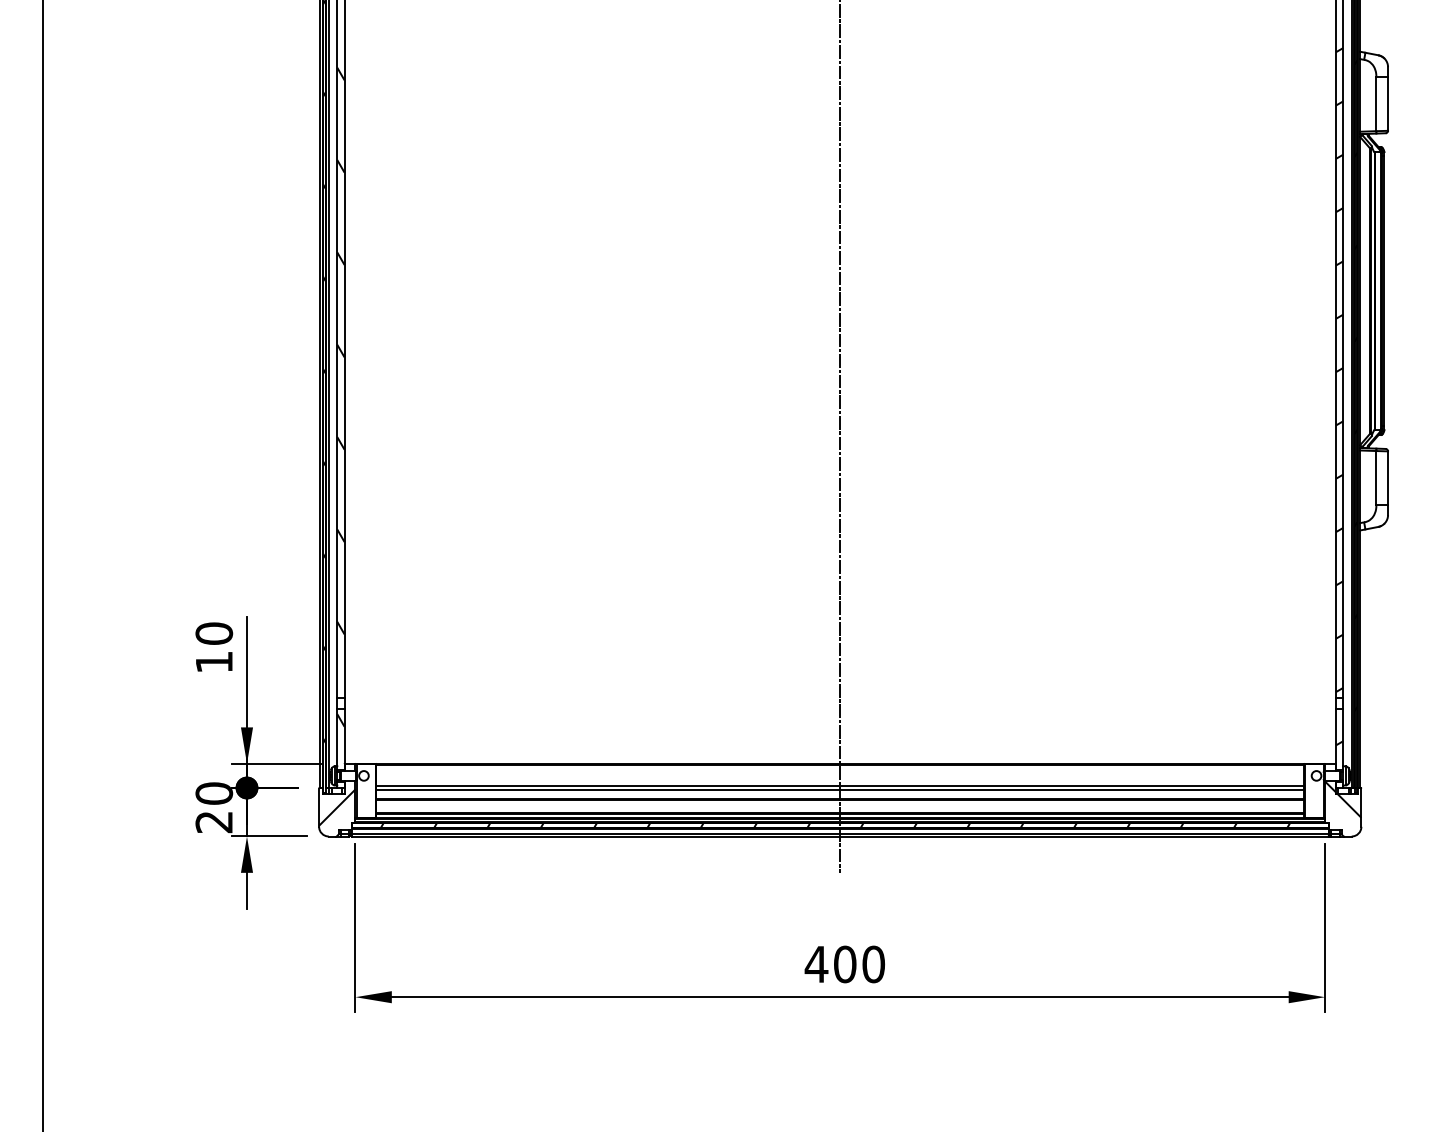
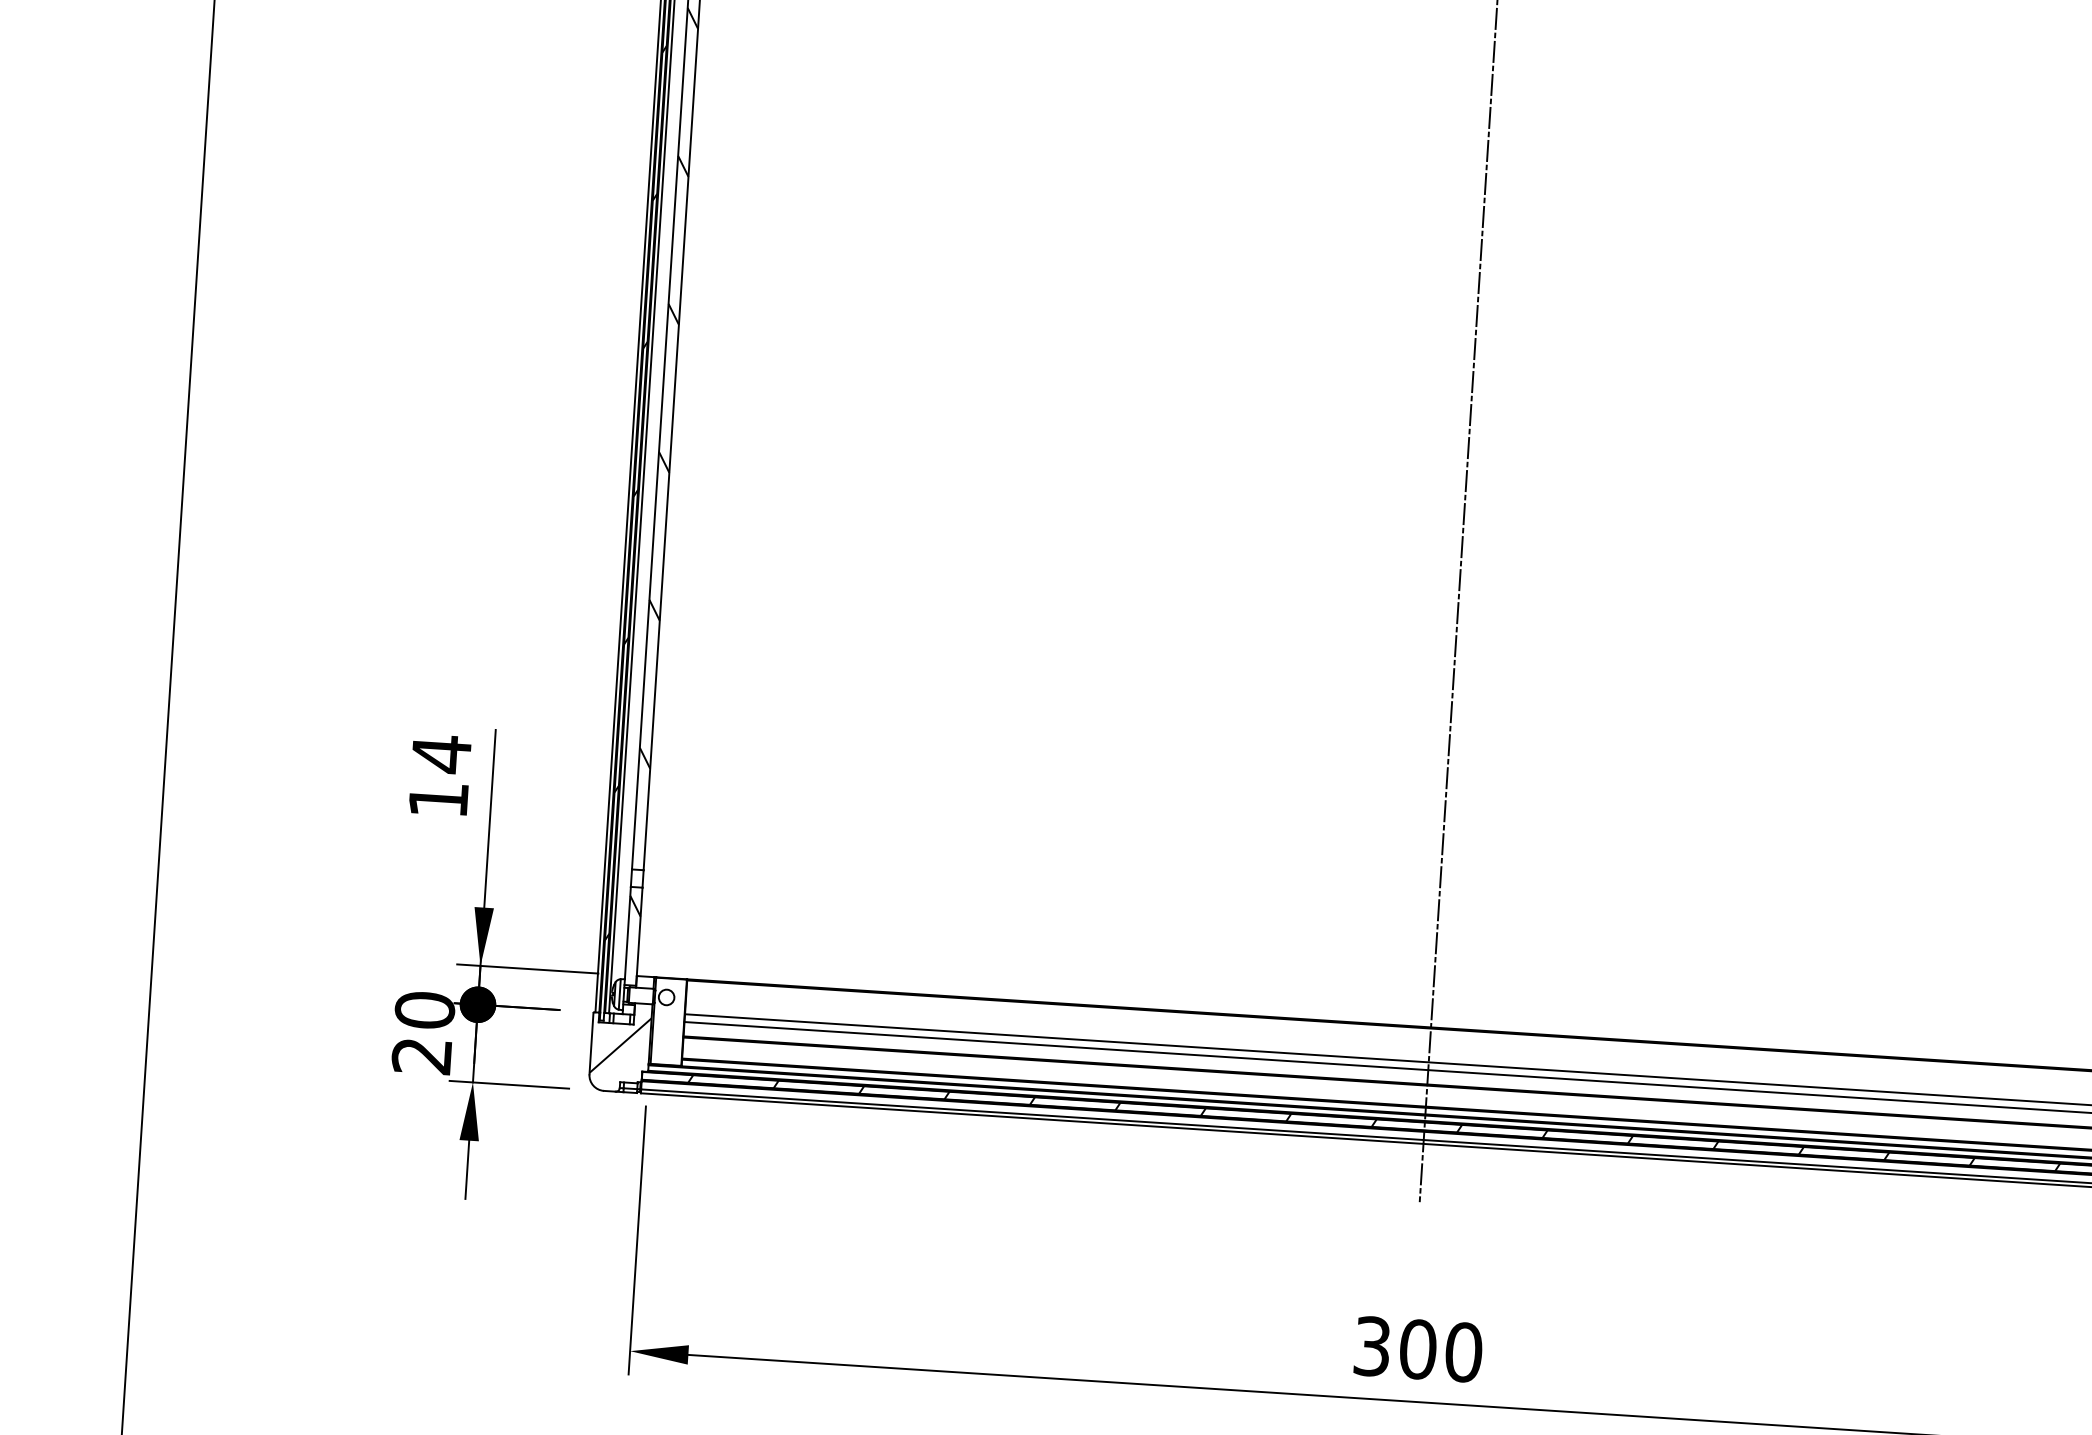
text: (214, 633) -> (441, 753), 10 -> 14
text: (816, 964) -> (1372, 1346), 400 -> 300

